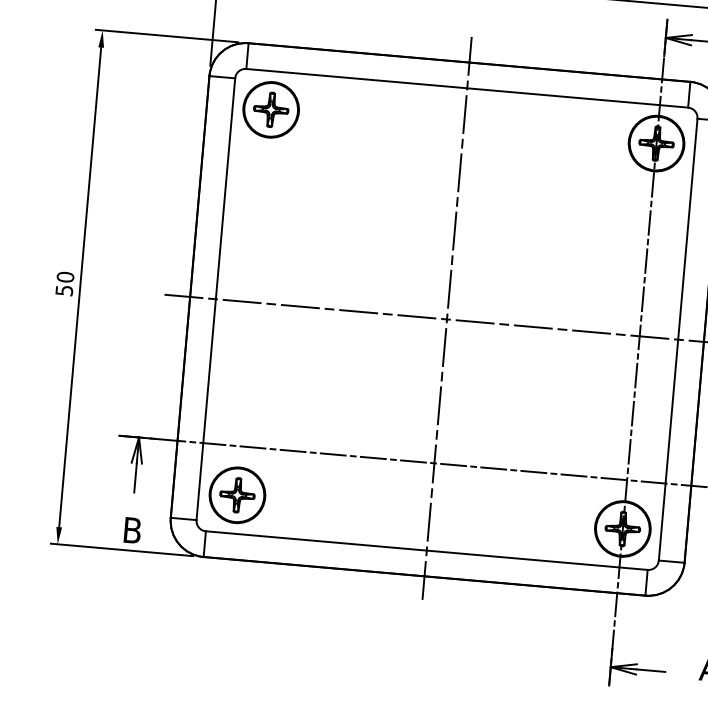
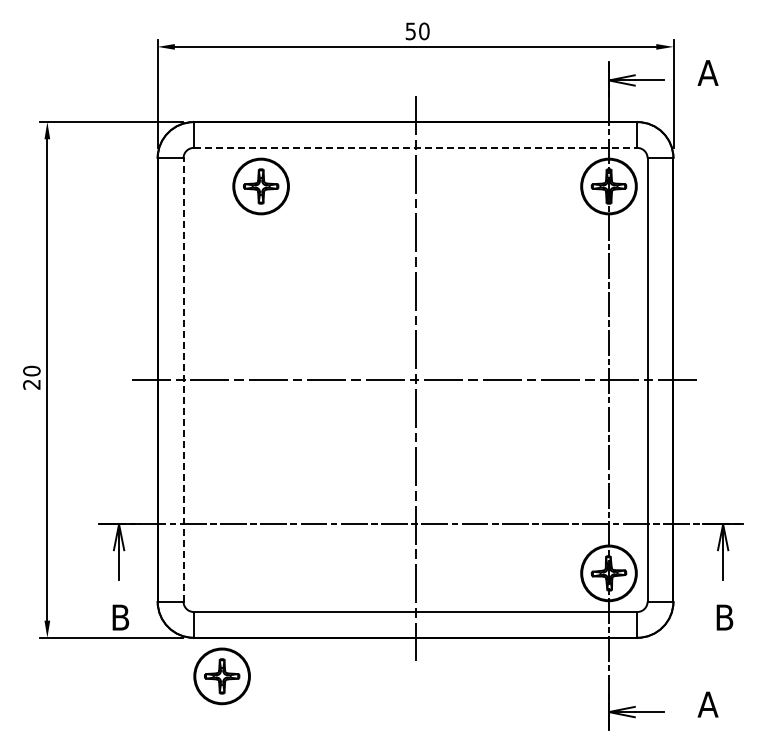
line: (467, 87) -> (415, 147), solid -> dashed
part: (270, 109) -> (260, 186), moved
text: (64, 290) -> (31, 384), 50 -> 20
line: (215, 298) -> (183, 379), solid -> dashed
part: (236, 495) -> (221, 676), moved

